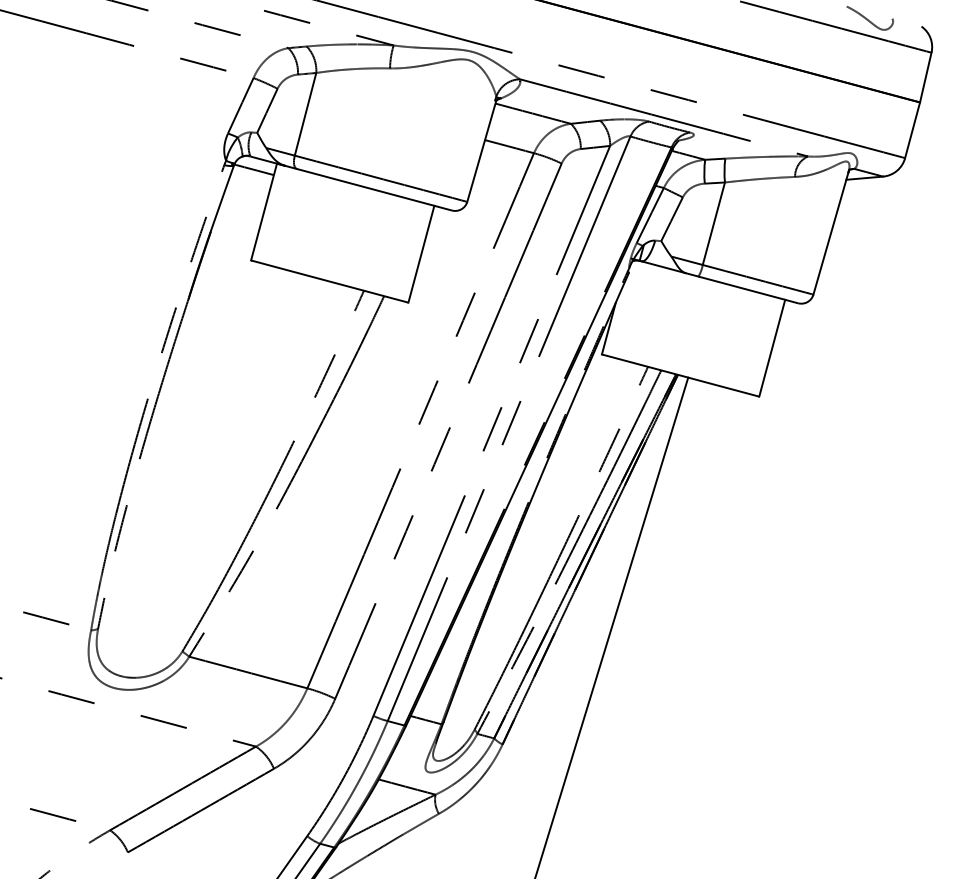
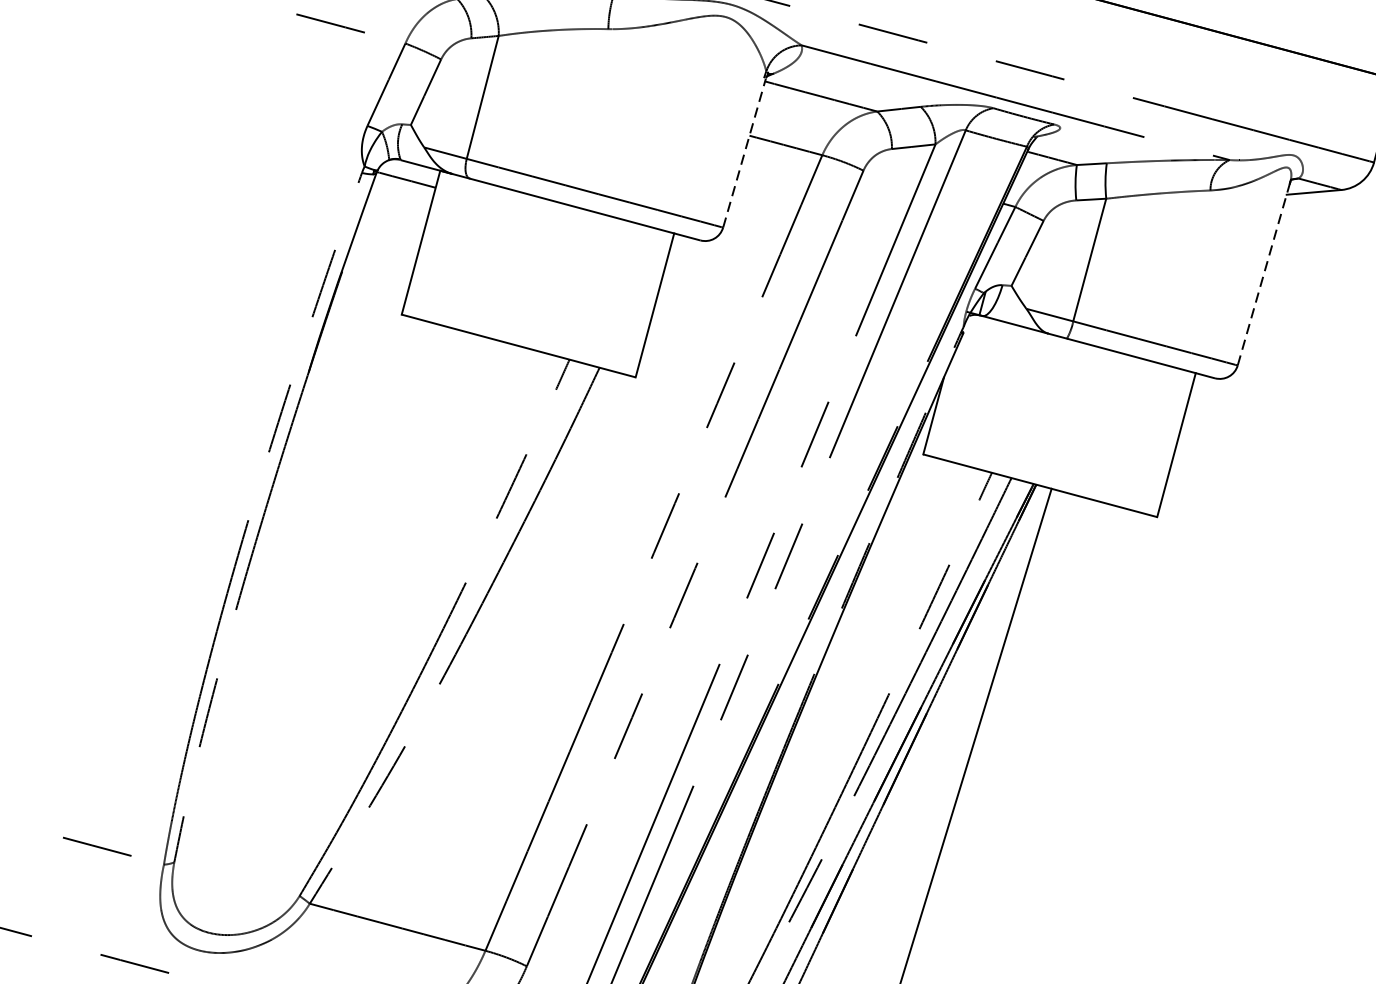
line: (481, 151) -> (744, 152), solid -> dashed
line: (831, 232) -> (1264, 273), solid -> dashed

